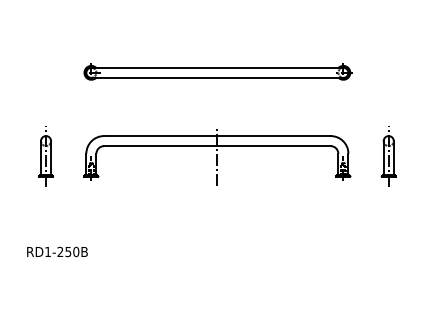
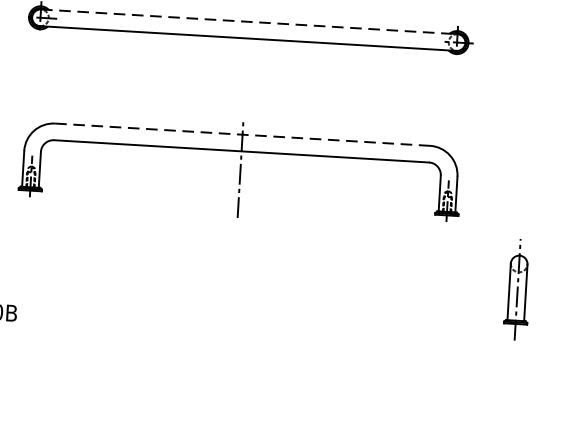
line: (217, 67) -> (249, 21), solid -> dashed
line: (217, 136) -> (242, 135), solid -> dashed
part: (388, 156) -> (517, 289), moved

